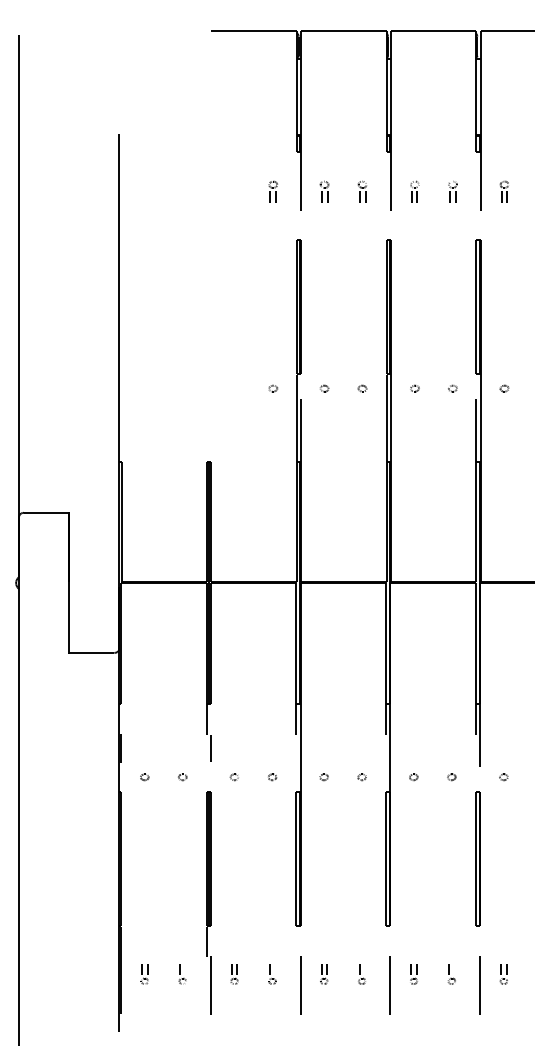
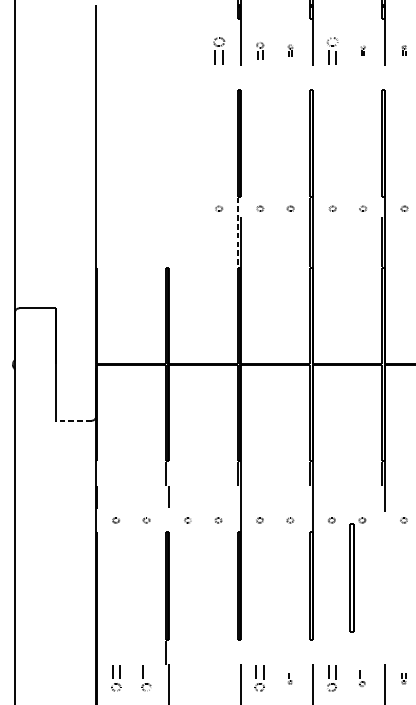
part: (272, 191) -> (218, 50), size x1.6
part: (362, 191) -> (290, 50), size x0.7
part: (414, 191) -> (332, 50), size x1.6
part: (452, 191) -> (362, 50), size x0.6
part: (503, 191) -> (403, 50), size x0.6
line: (296, 418) -> (237, 232), solid -> dashed
line: (91, 652) -> (73, 420), solid -> dashed
part: (477, 858) -> (351, 577), moved
part: (144, 974) -> (115, 678), size x1.6
part: (182, 974) -> (146, 678), size x1.6
part: (234, 974) -> (188, 678), removed
part: (272, 974) -> (218, 678), removed
part: (324, 974) -> (260, 678), size x1.6
part: (361, 974) -> (289, 678), size x0.7
part: (413, 974) -> (331, 678), size x1.6
part: (503, 974) -> (403, 678), size x0.7

